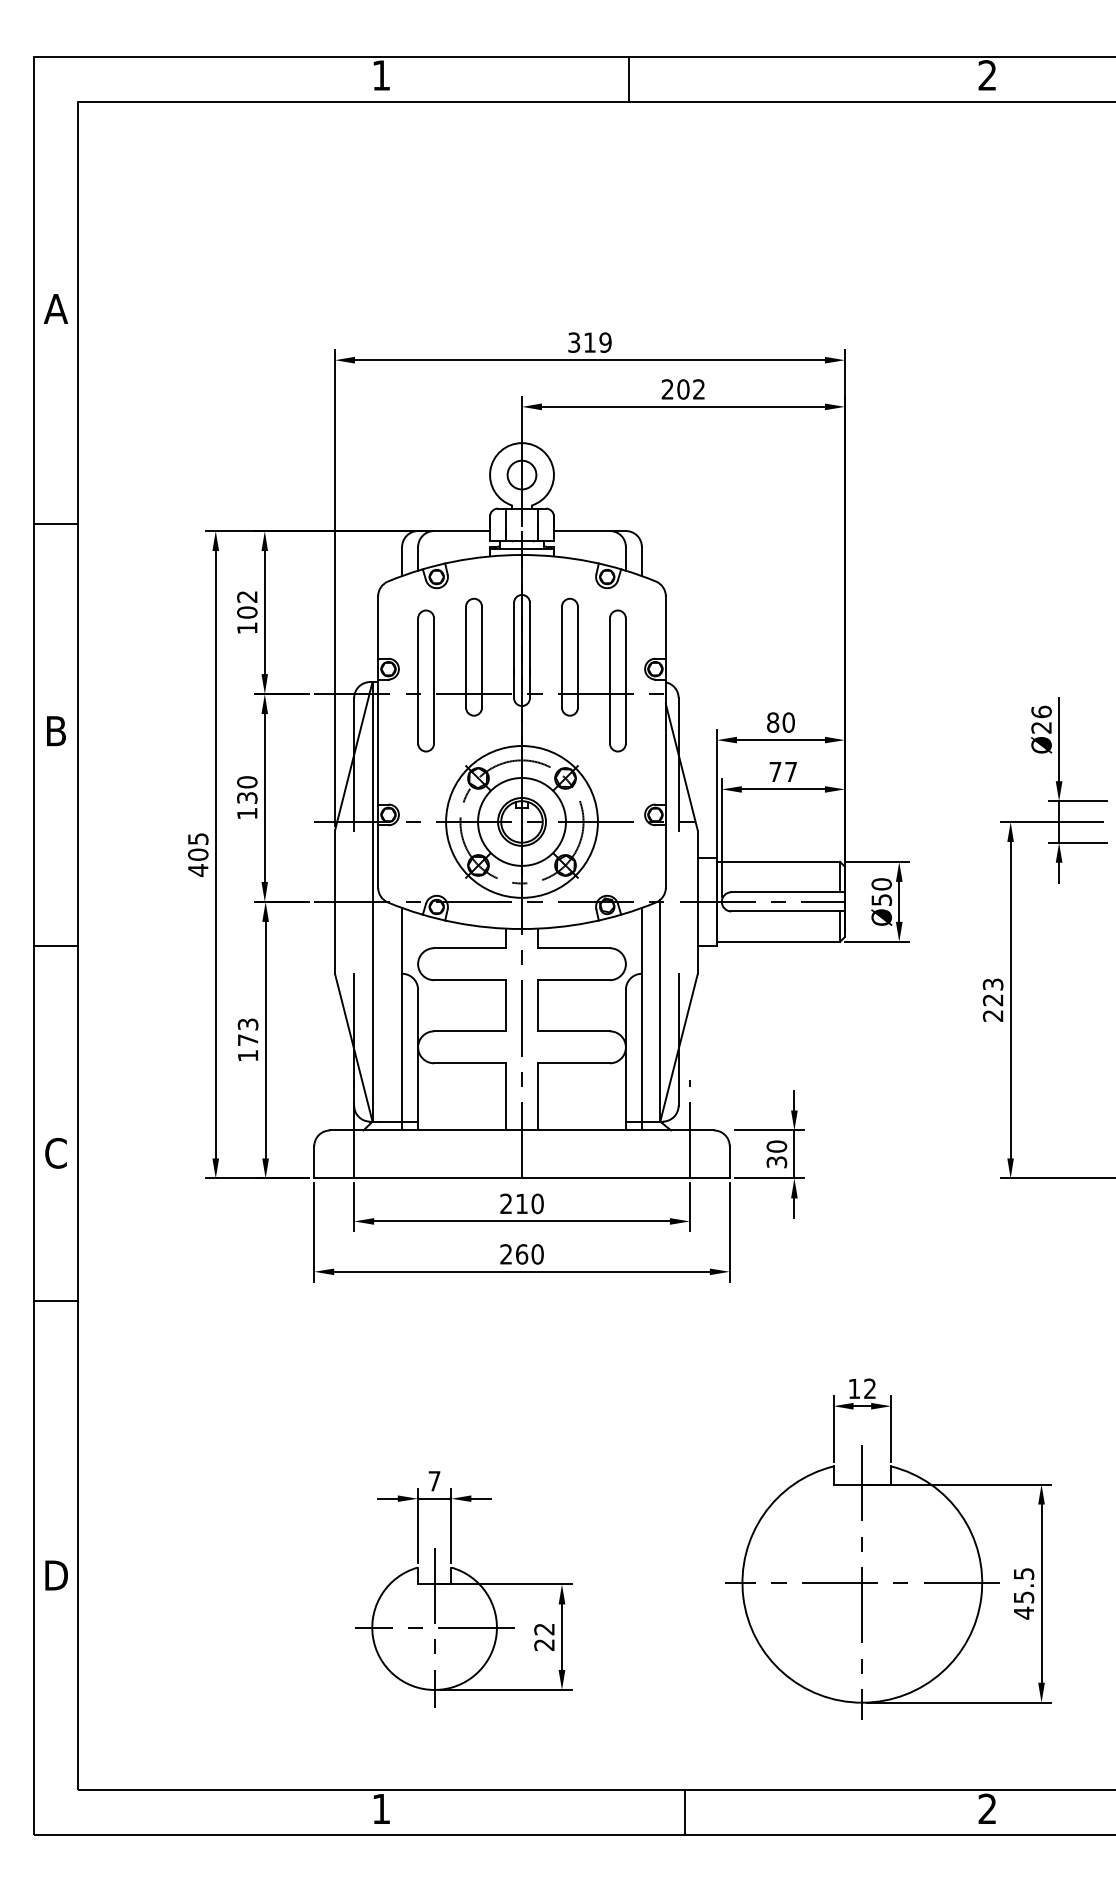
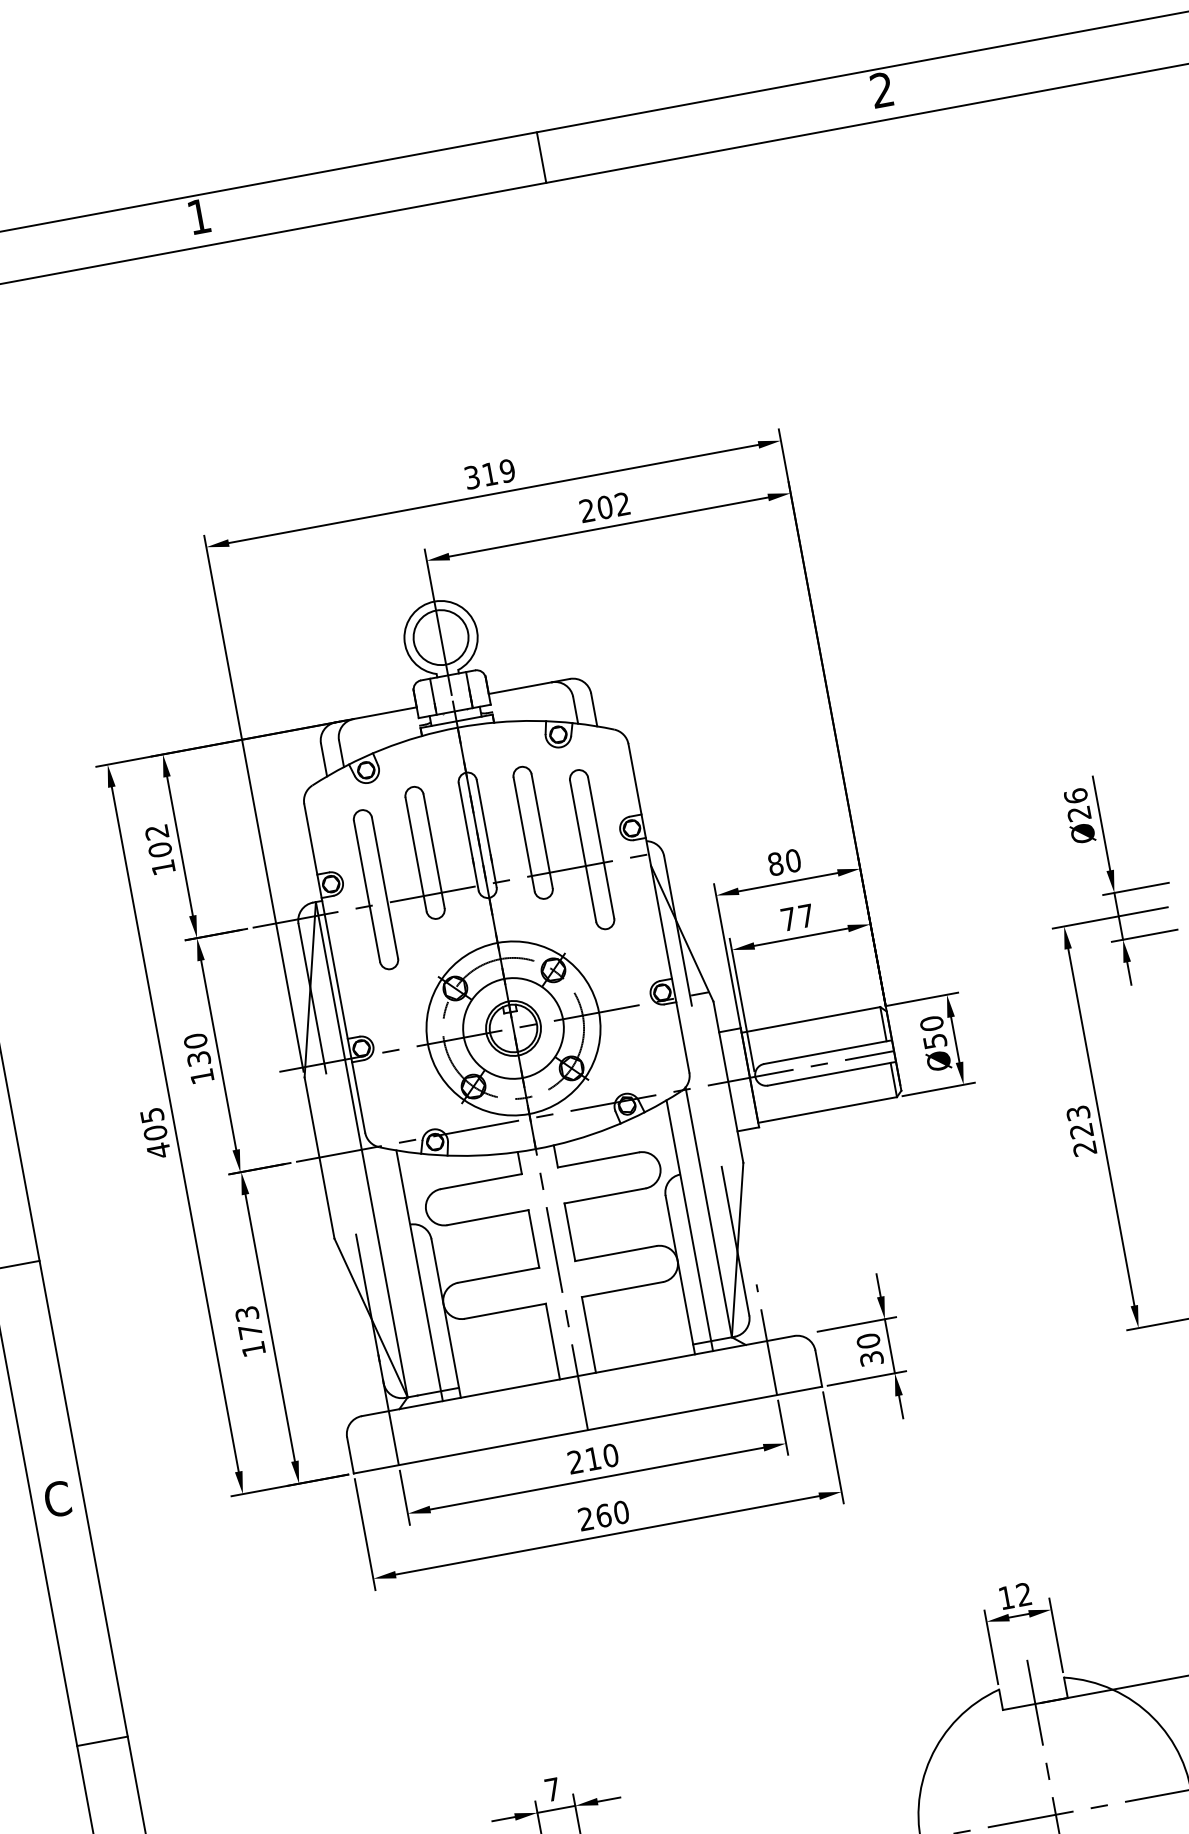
line: (628, 78) -> (541, 156), moved
circle: (521, 475) -> (440, 638), size x1.67
line: (55, 1301) -> (101, 1741), moved

